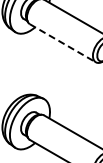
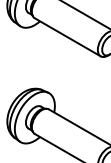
line: (63, 43) -> (68, 37), dashed -> solid

